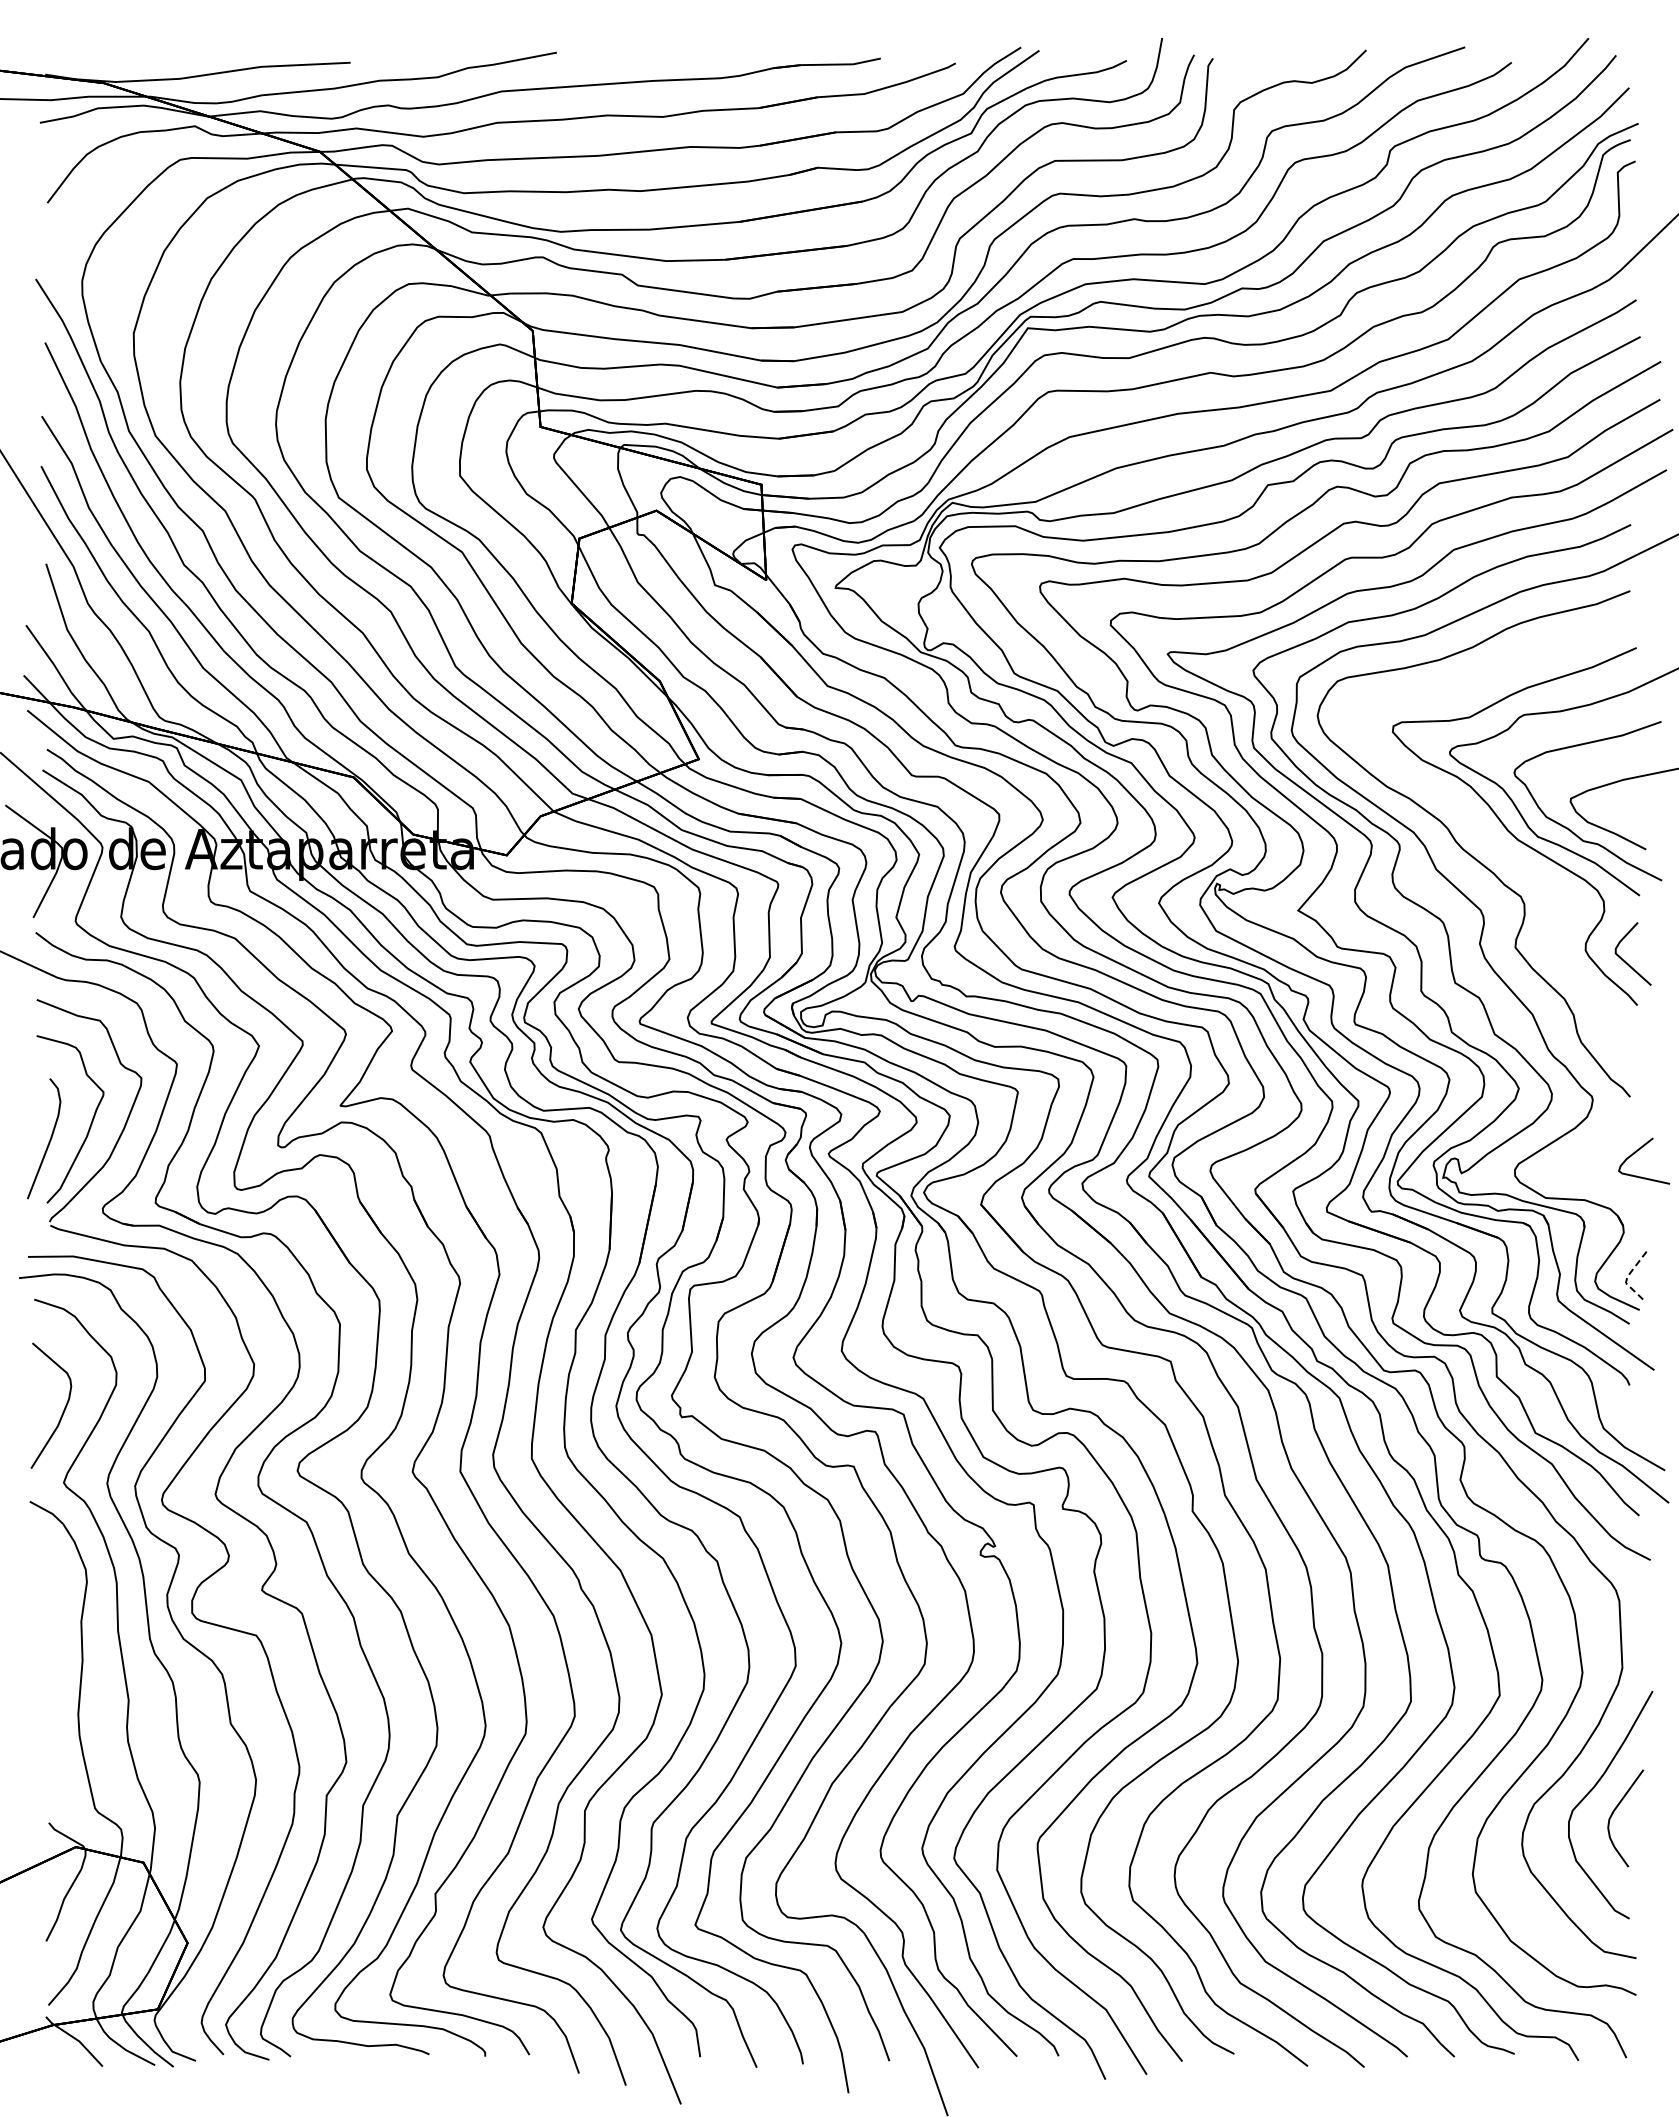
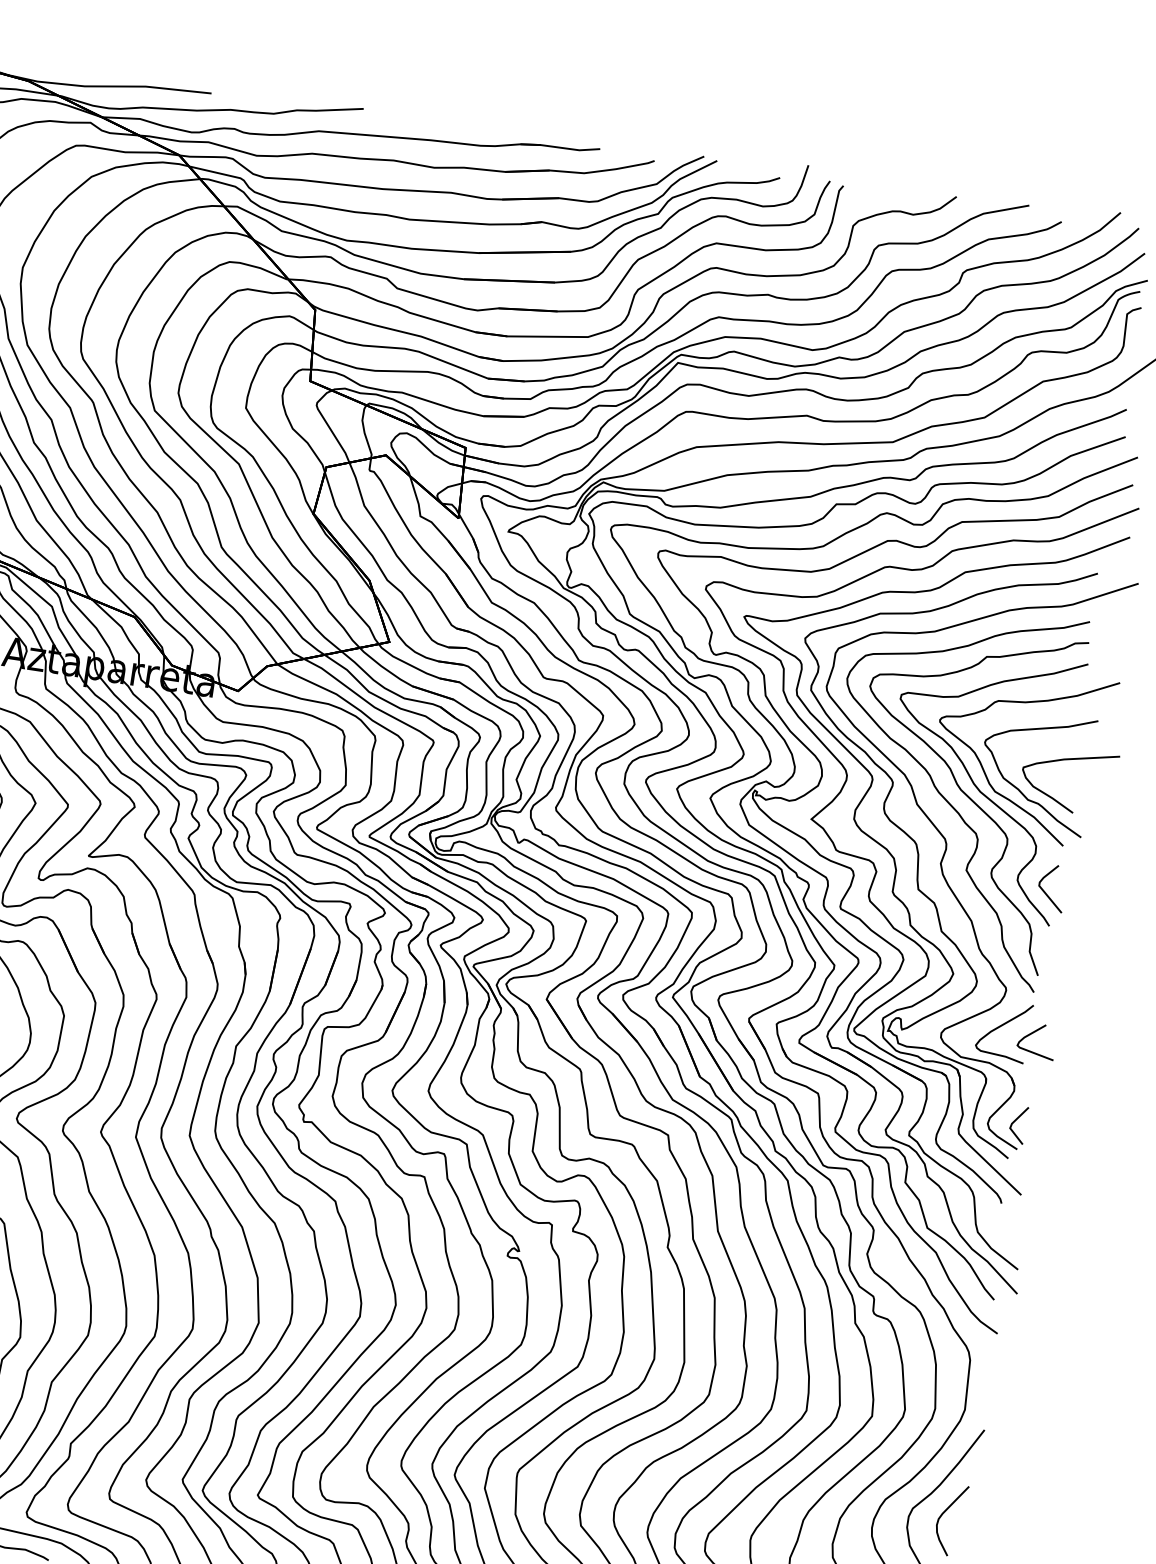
curve: (1491, 842) -> (960, 790), added
curve: (1593, 1149) -> (1001, 1026), added
line: (1626, 1278) -> (1011, 1124), dashed -> solid

